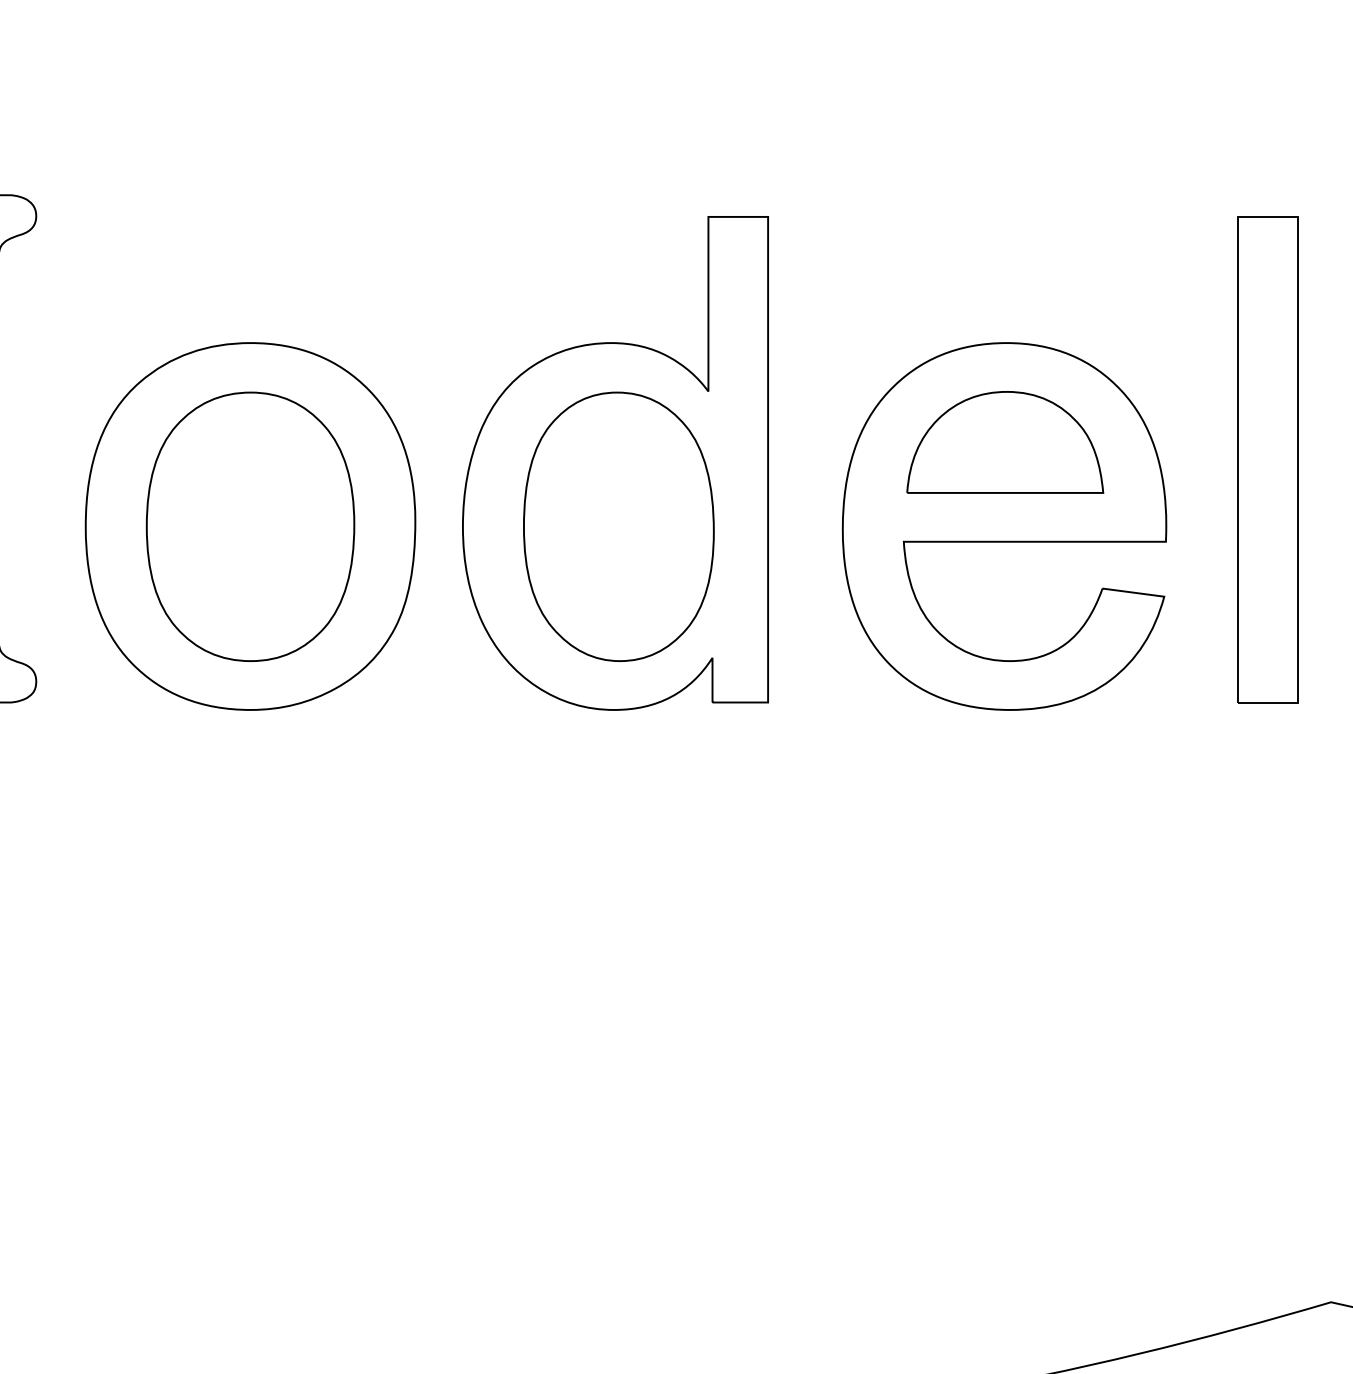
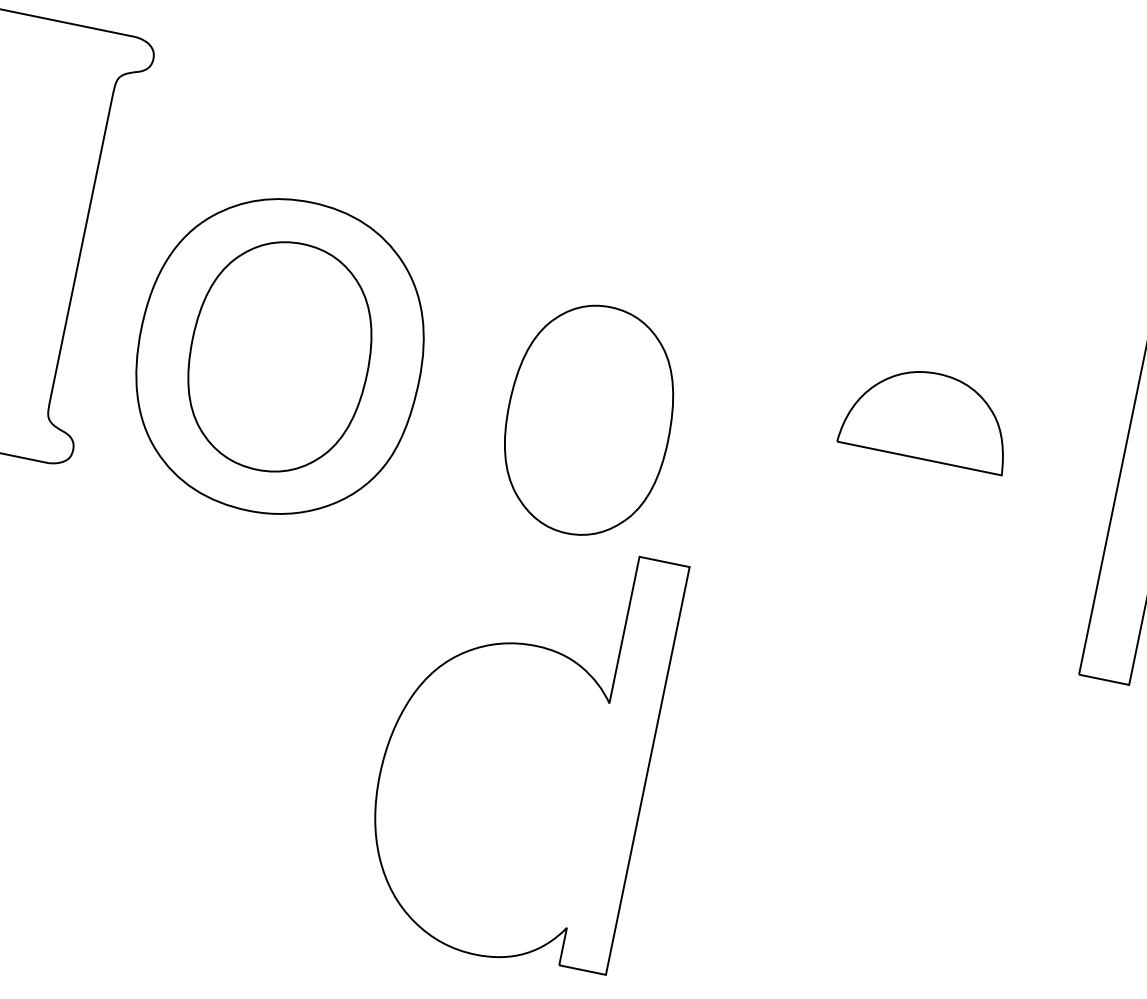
part: (615, 463) -> (518, 747), moved
part: (1004, 526) -> (913, 486), removed

